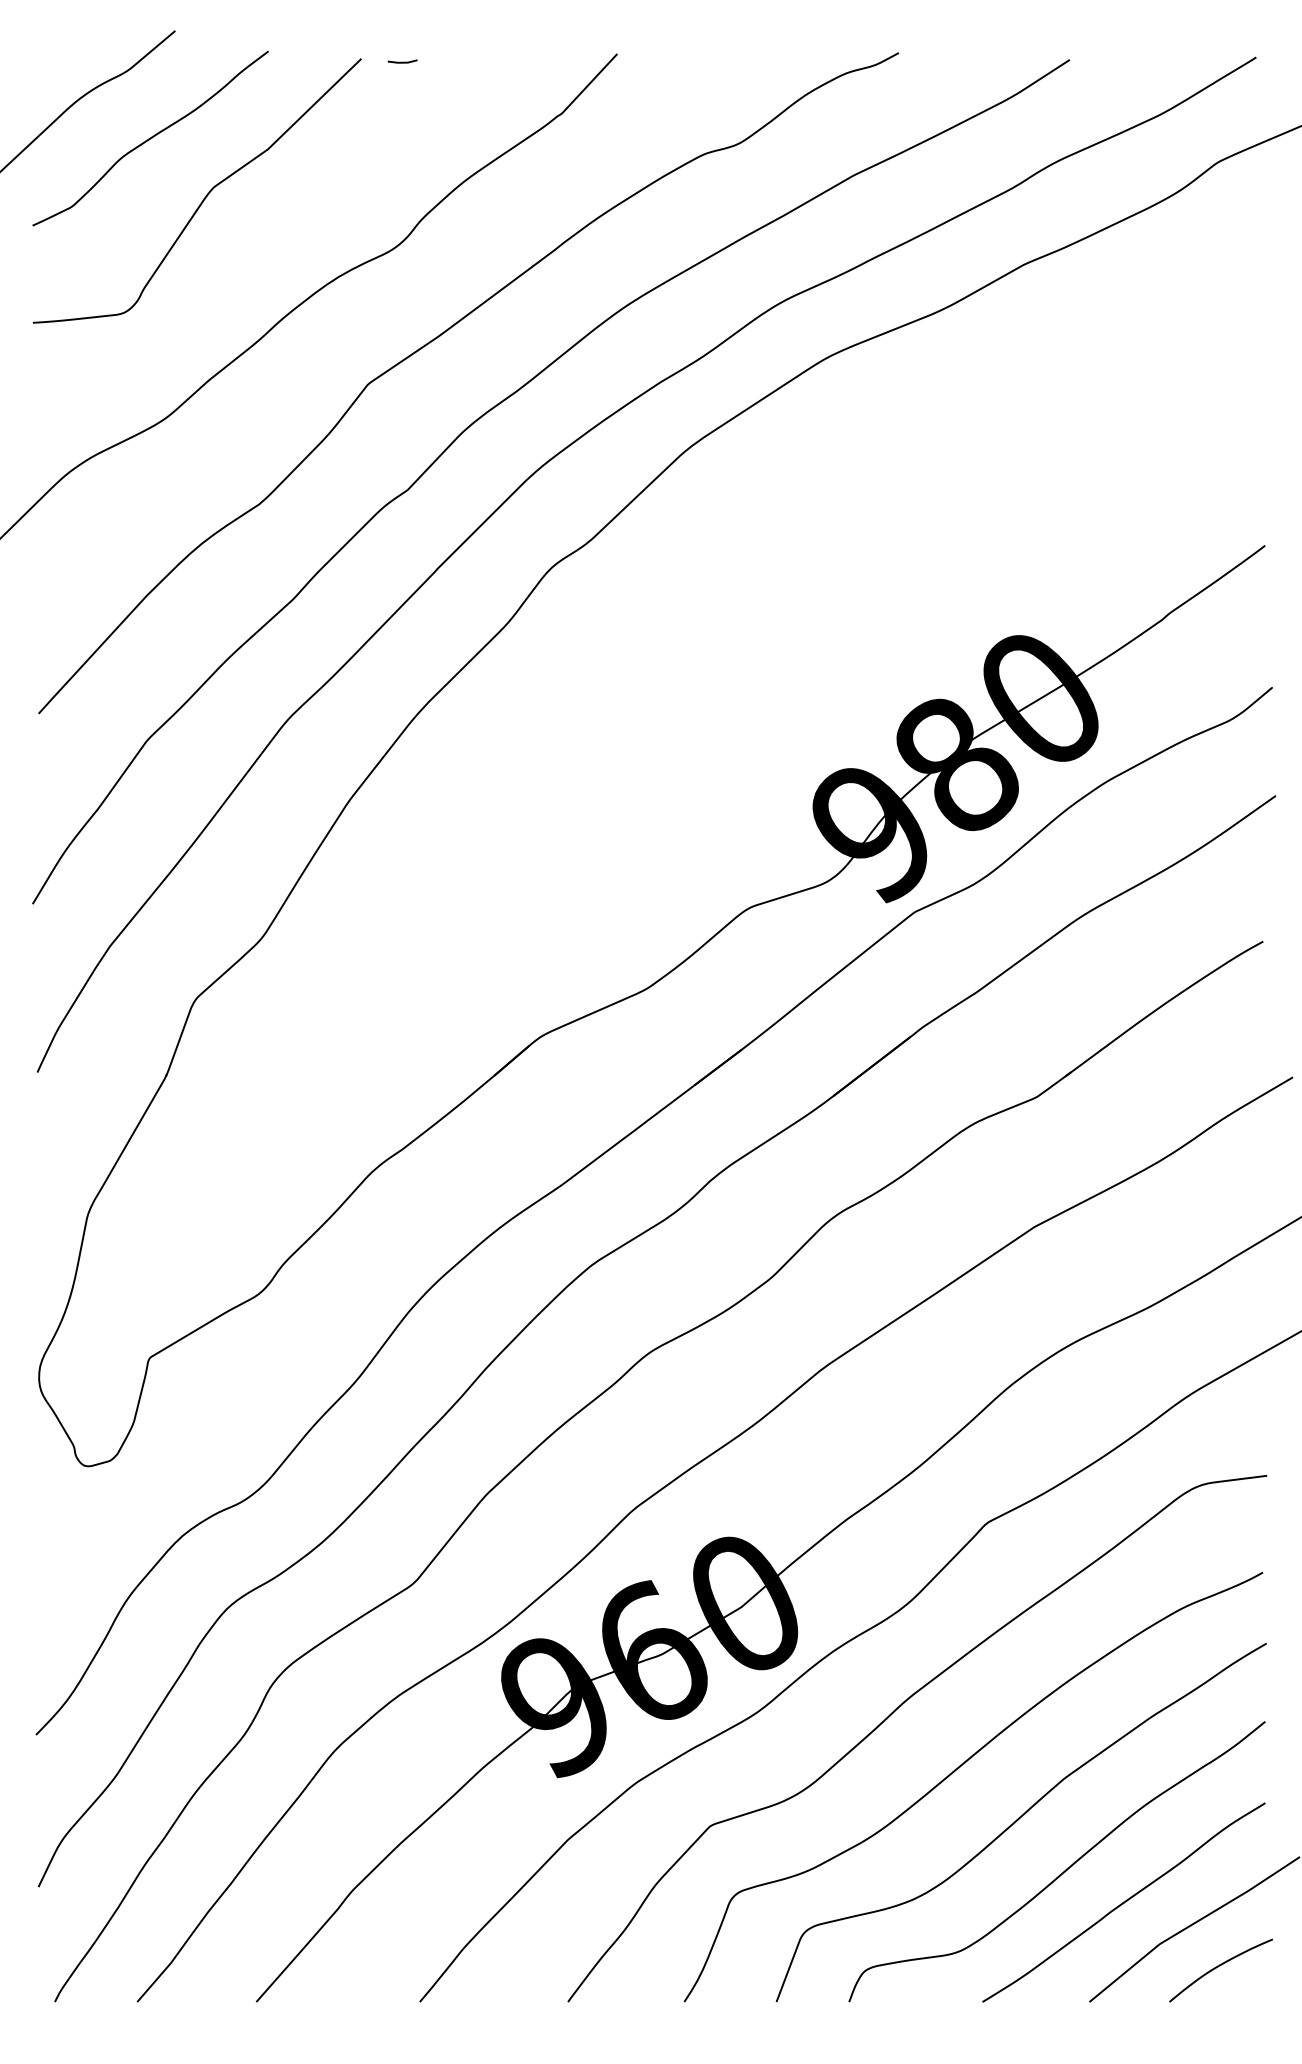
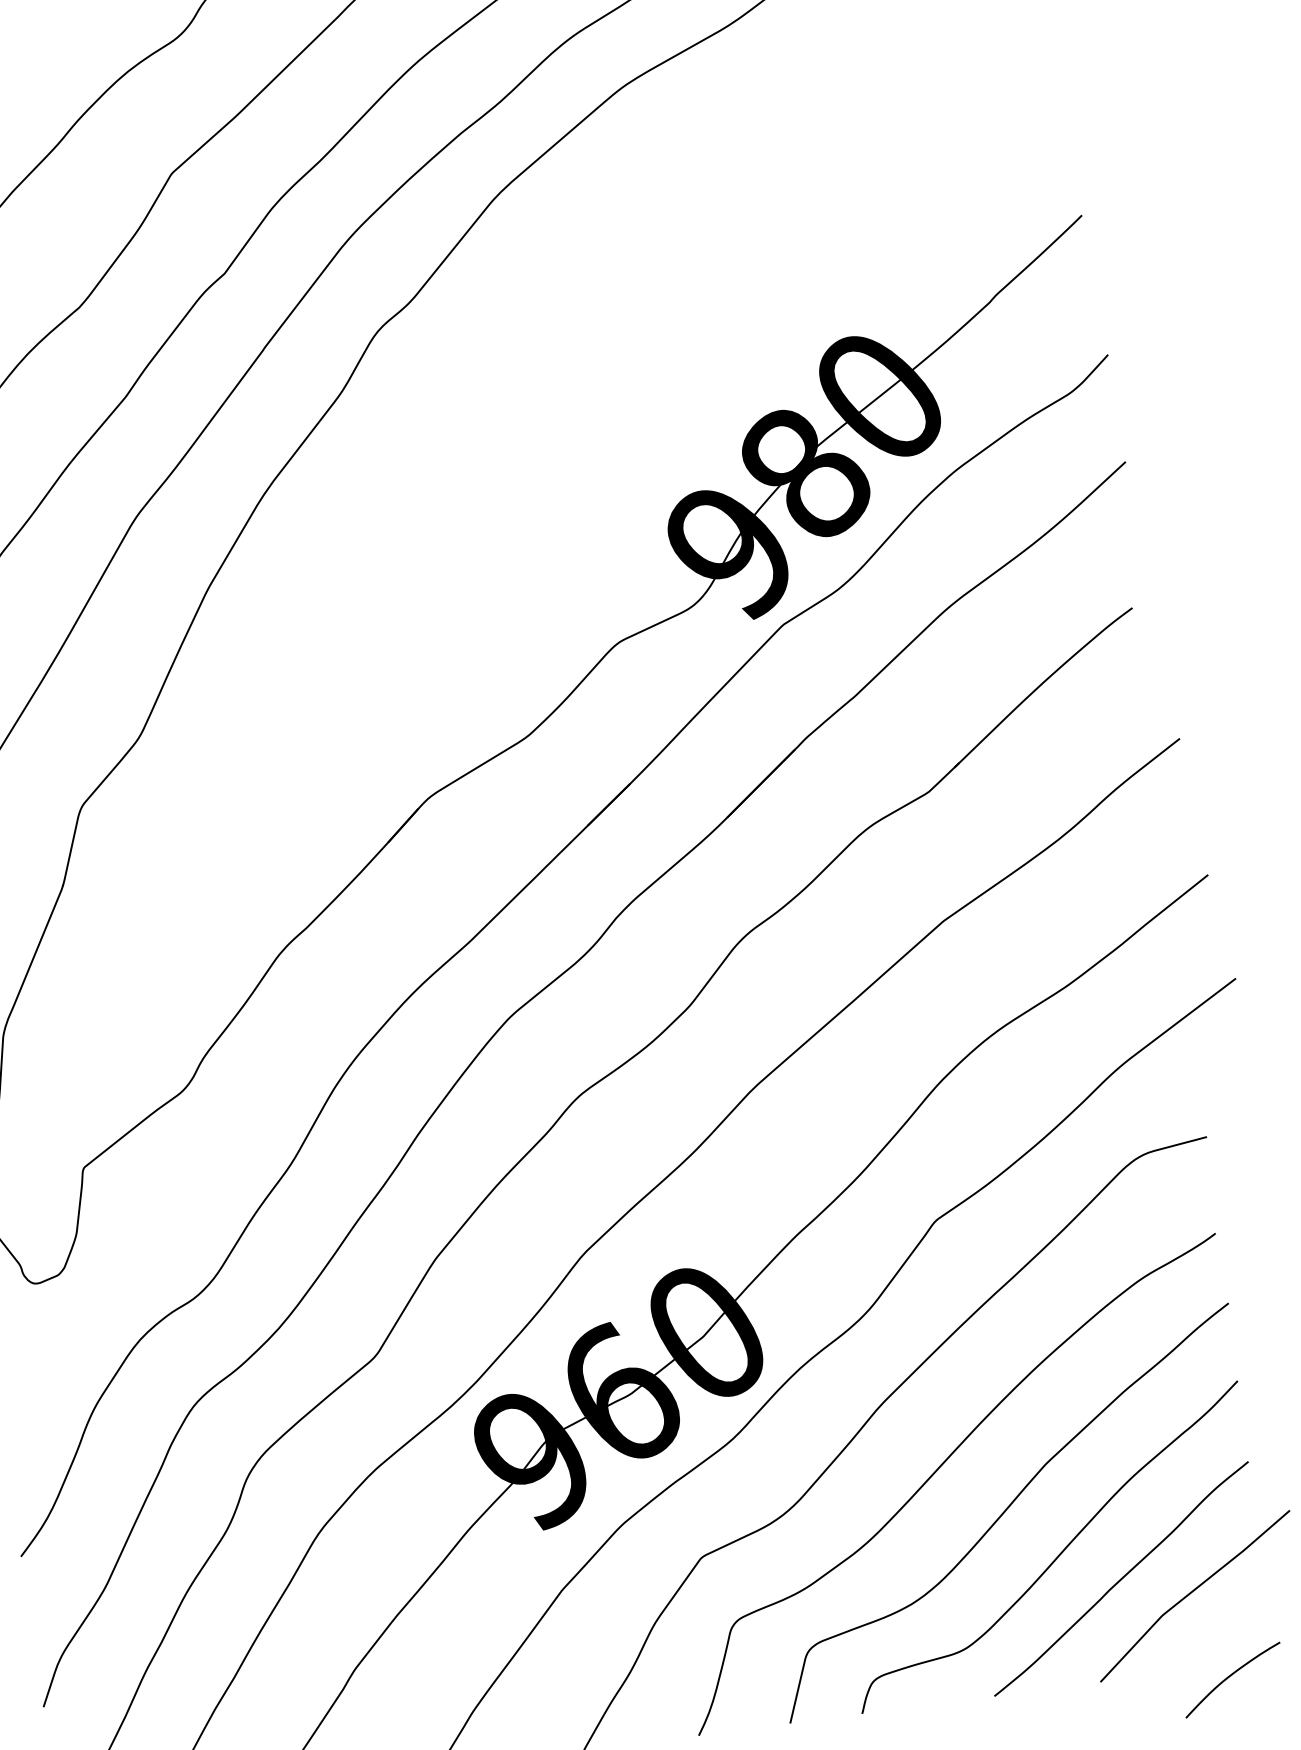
curve: (1218, 1967) -> (1230, 1677), moved

